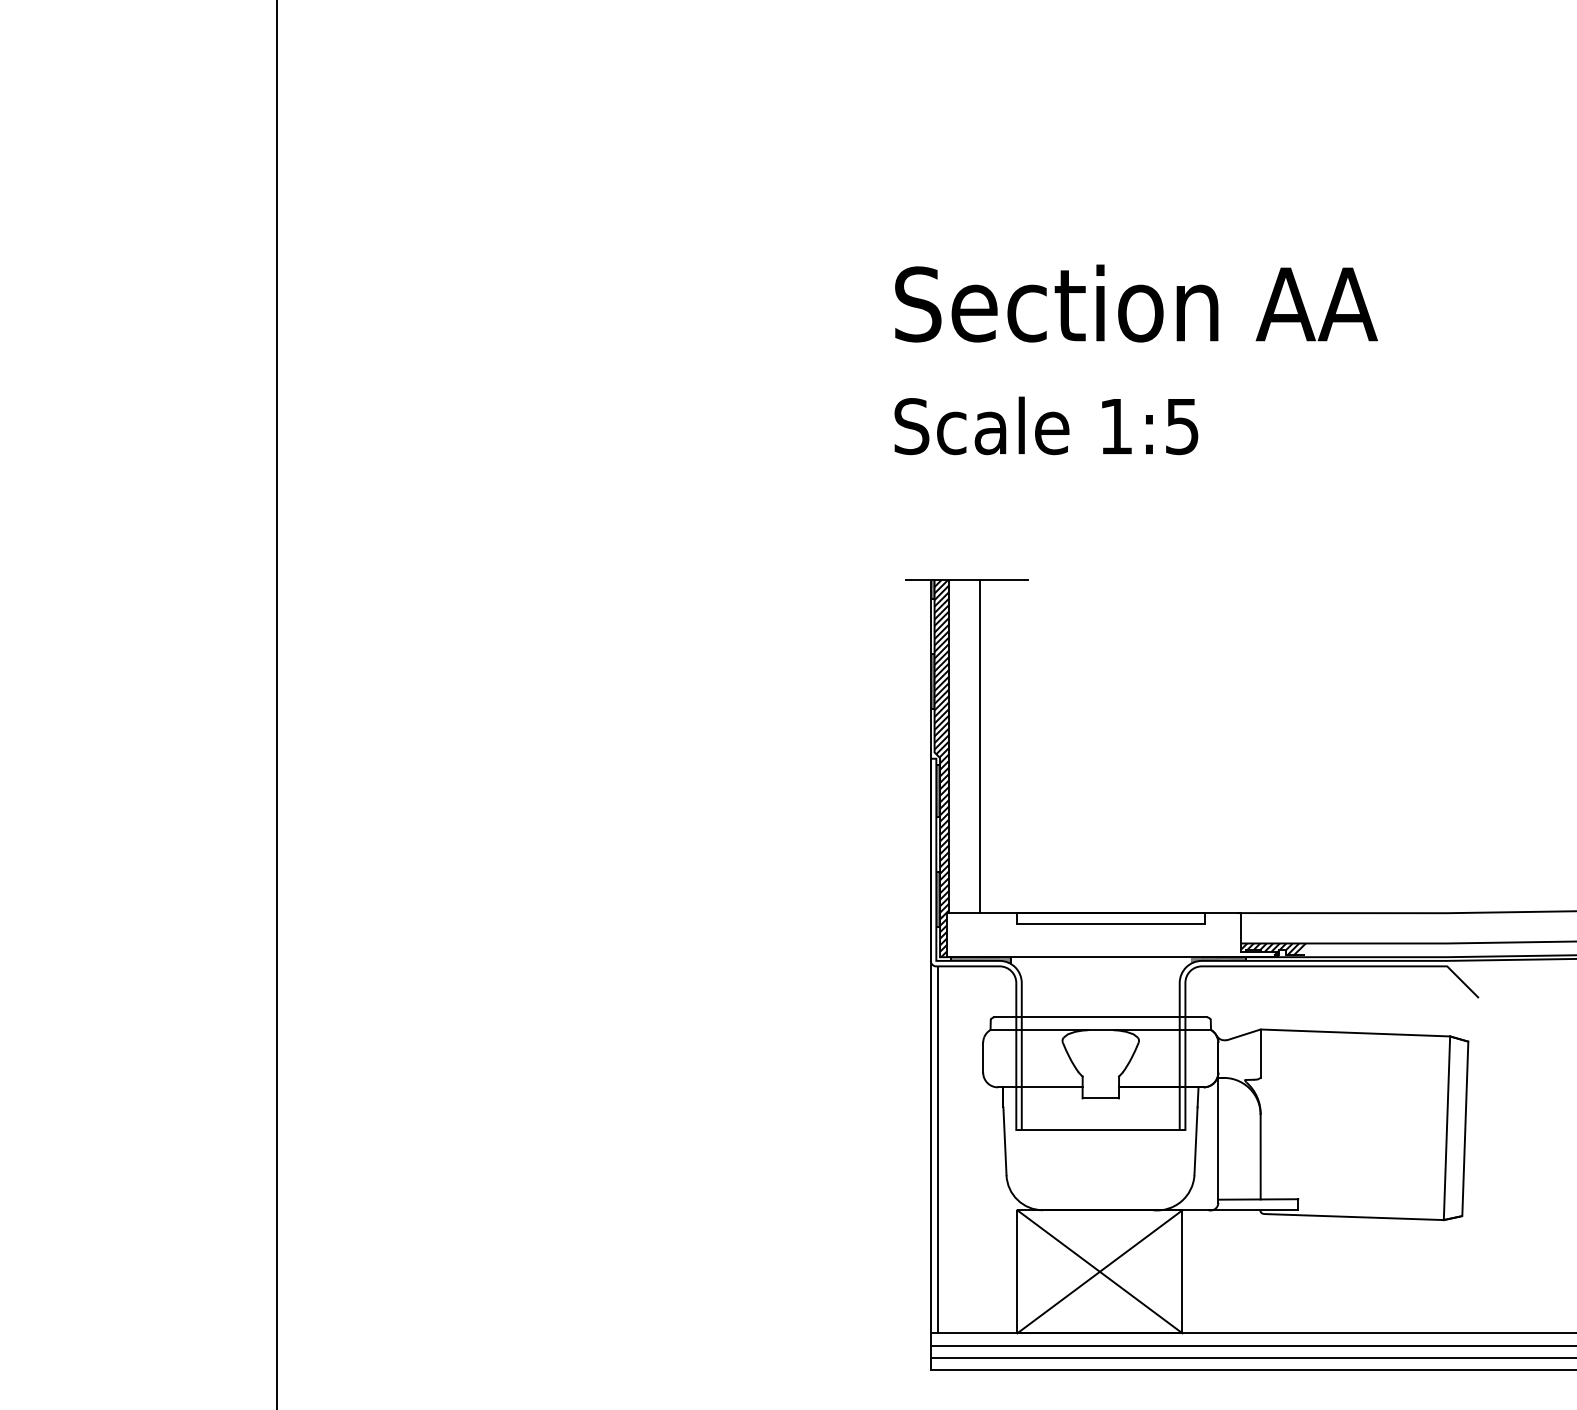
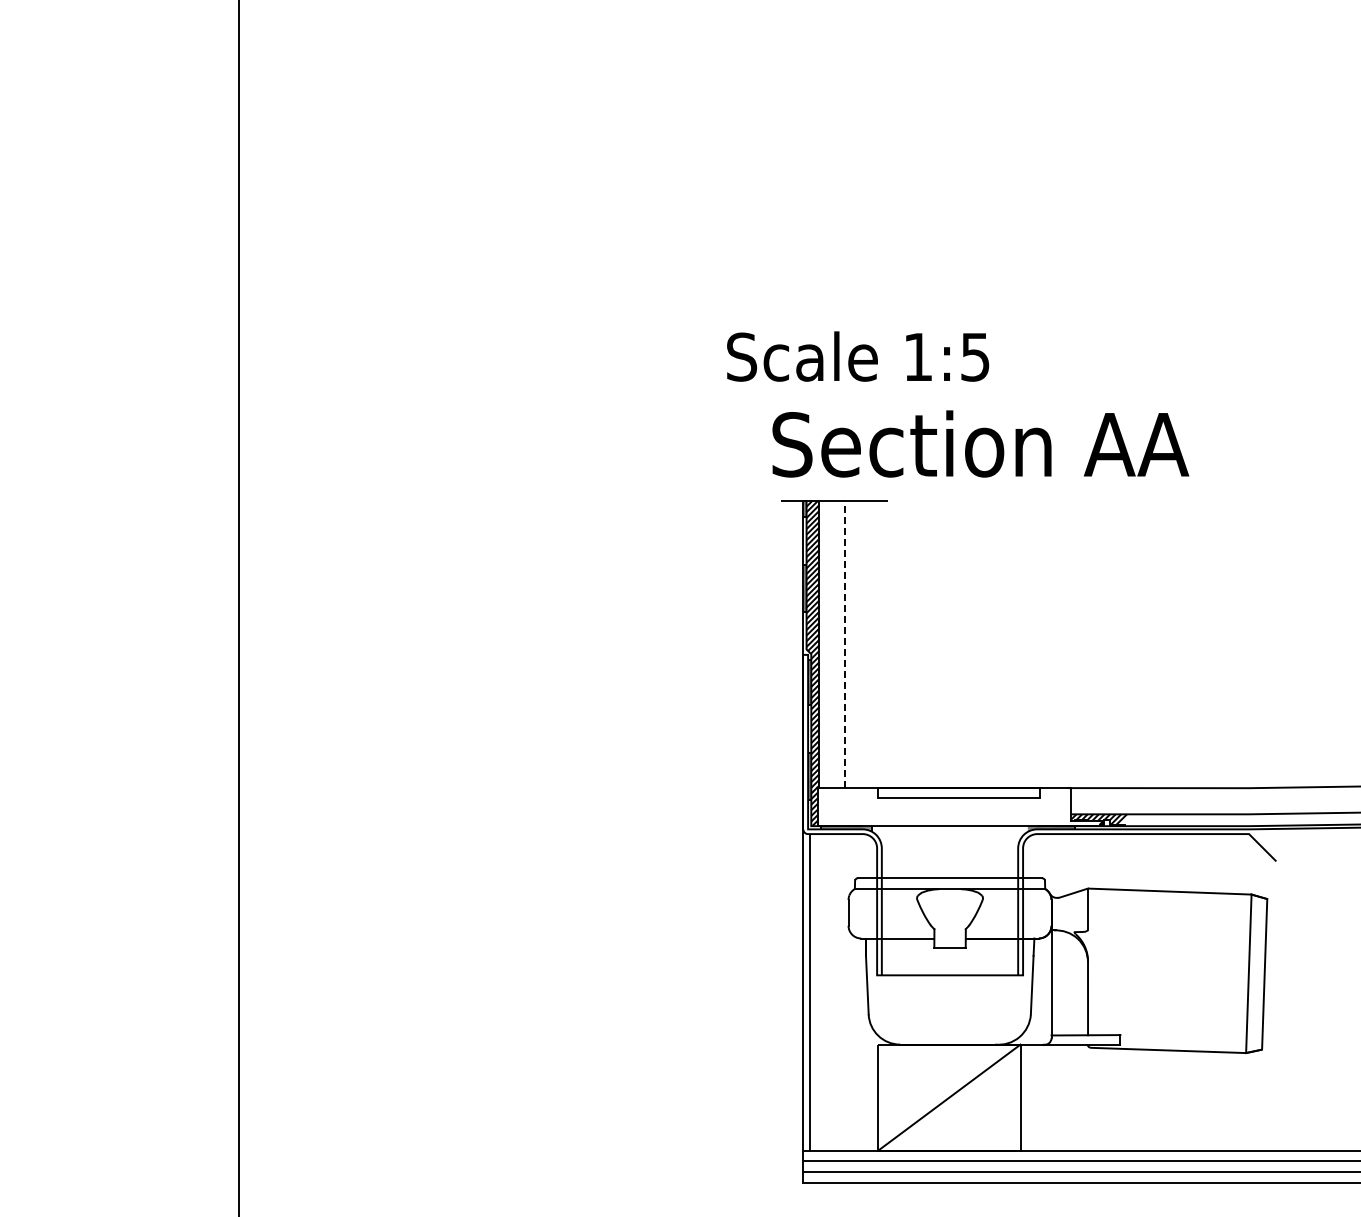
text: (1136, 302) -> (980, 443), moved
text: (1046, 425) -> (858, 356), moved
line: (979, 746) -> (845, 644), solid -> dashed
line: (1100, 1271) -> (949, 1097), removed

